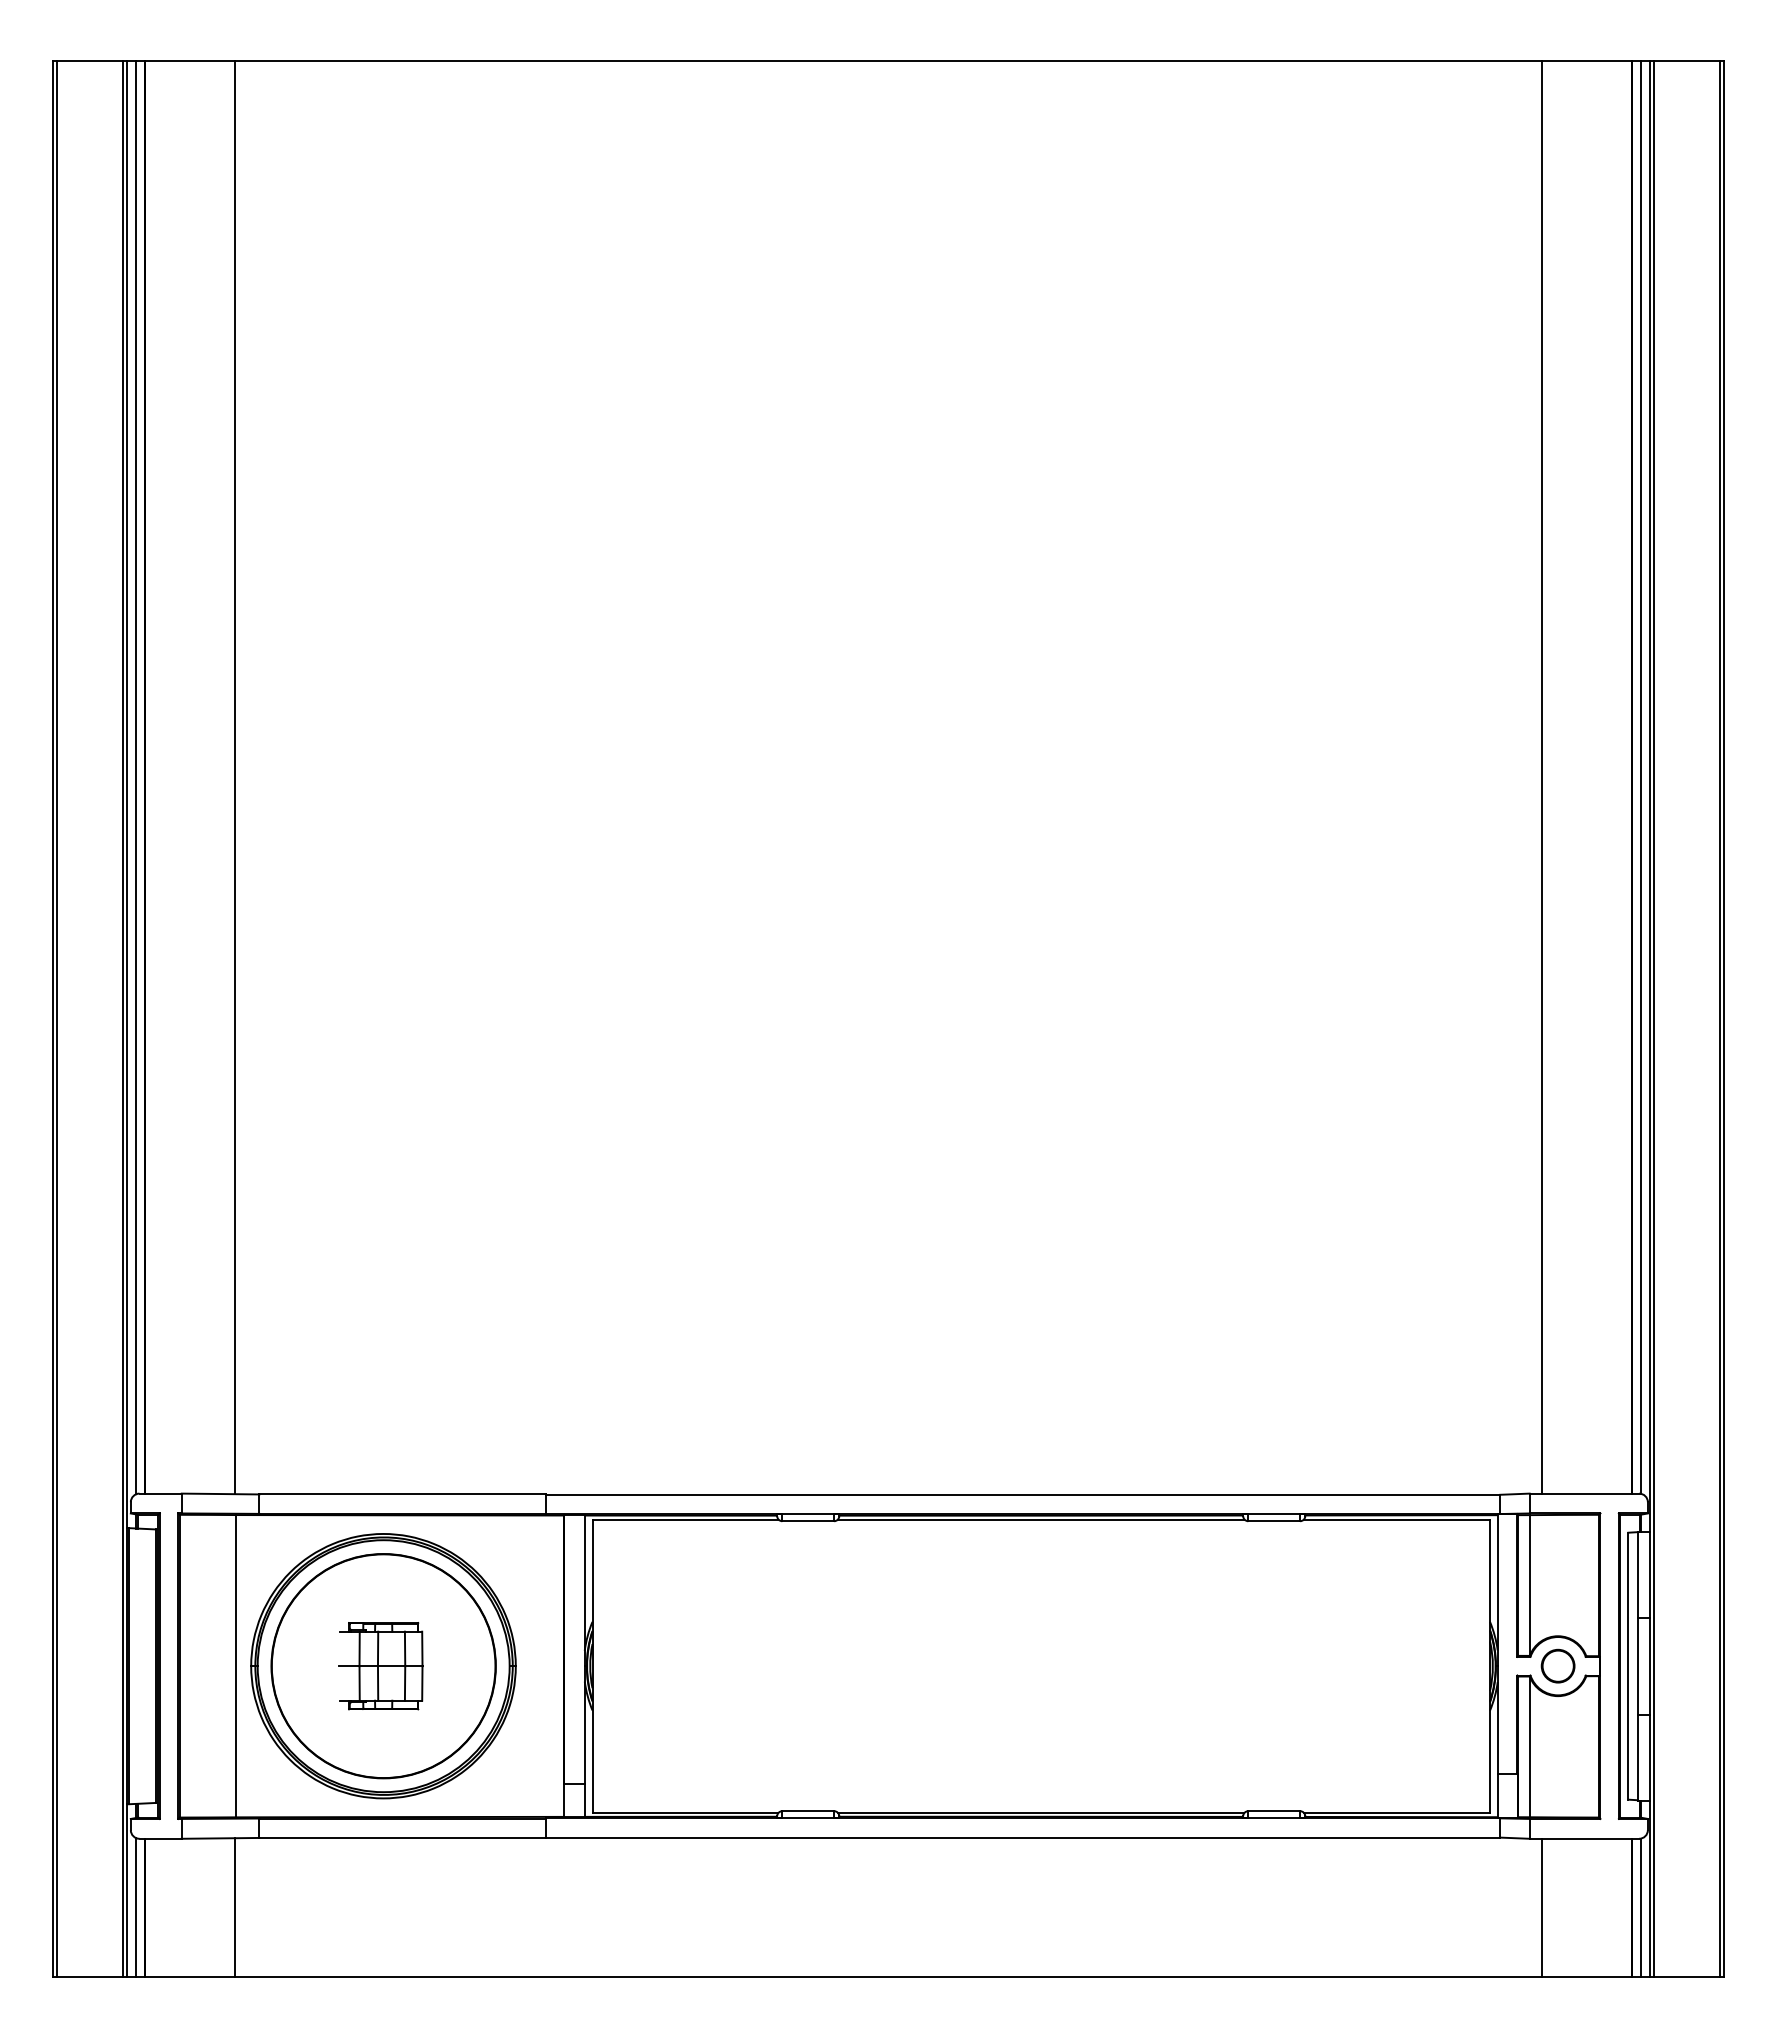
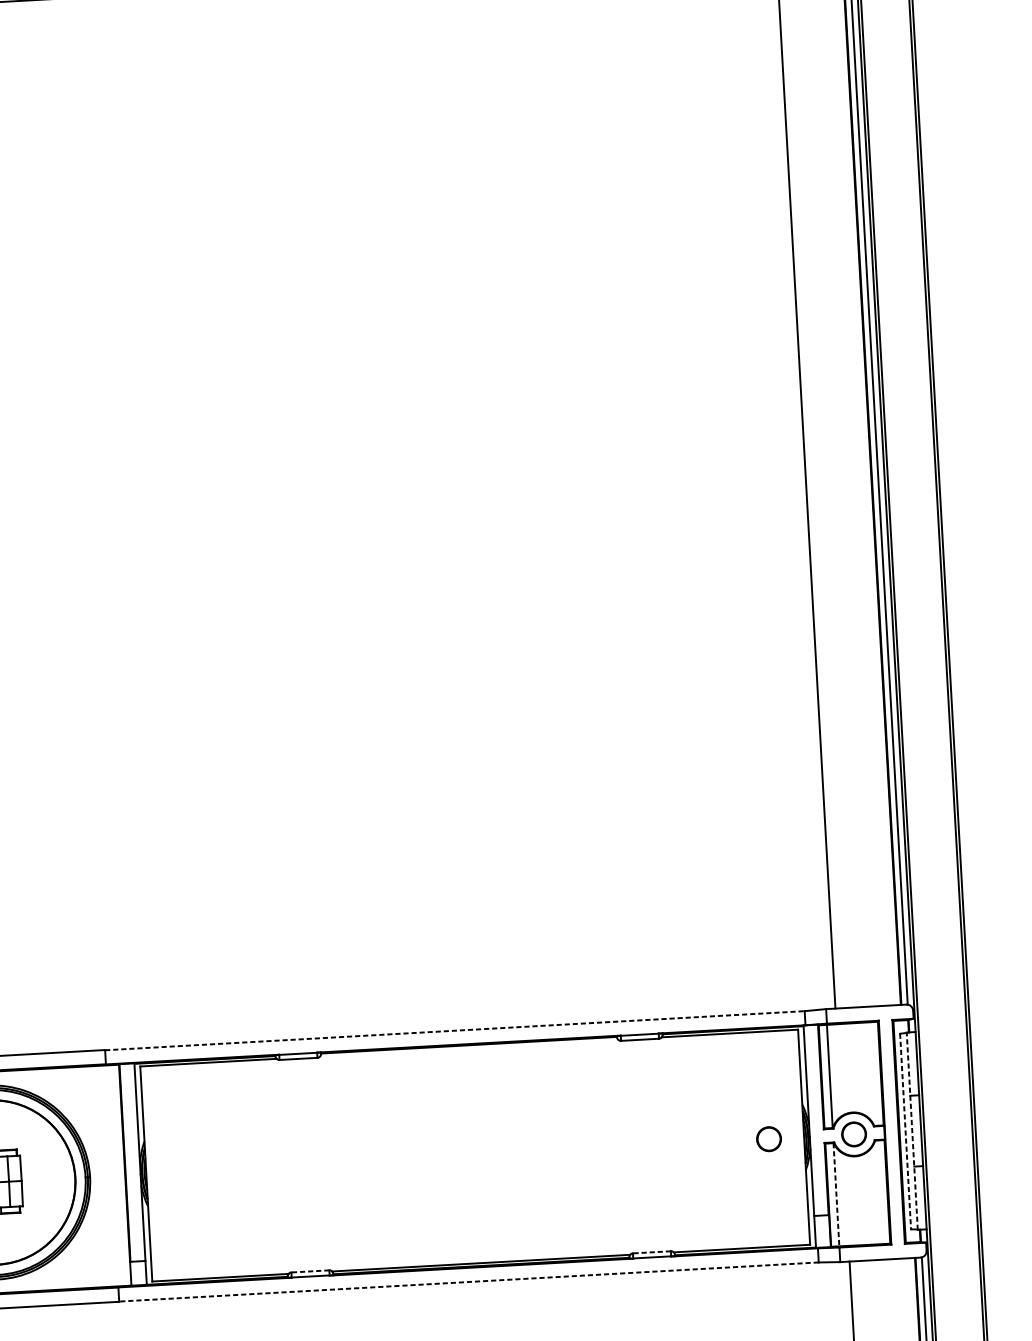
line: (1023, 1494) -> (455, 1030), solid -> dashed
line: (1041, 1519) -> (469, 1048), removed
part: (1441, 1665) -> (768, 1138), added
line: (1628, 1666) -> (905, 1131), solid -> dashed
line: (1637, 1666) -> (912, 1131), solid -> dashed
line: (1529, 1747) -> (836, 1195), solid -> dashed
line: (808, 1811) -> (310, 1271), solid -> dashed
line: (1274, 1811) -> (652, 1252), solid -> dashed
line: (1022, 1837) -> (468, 1281), solid -> dashed

